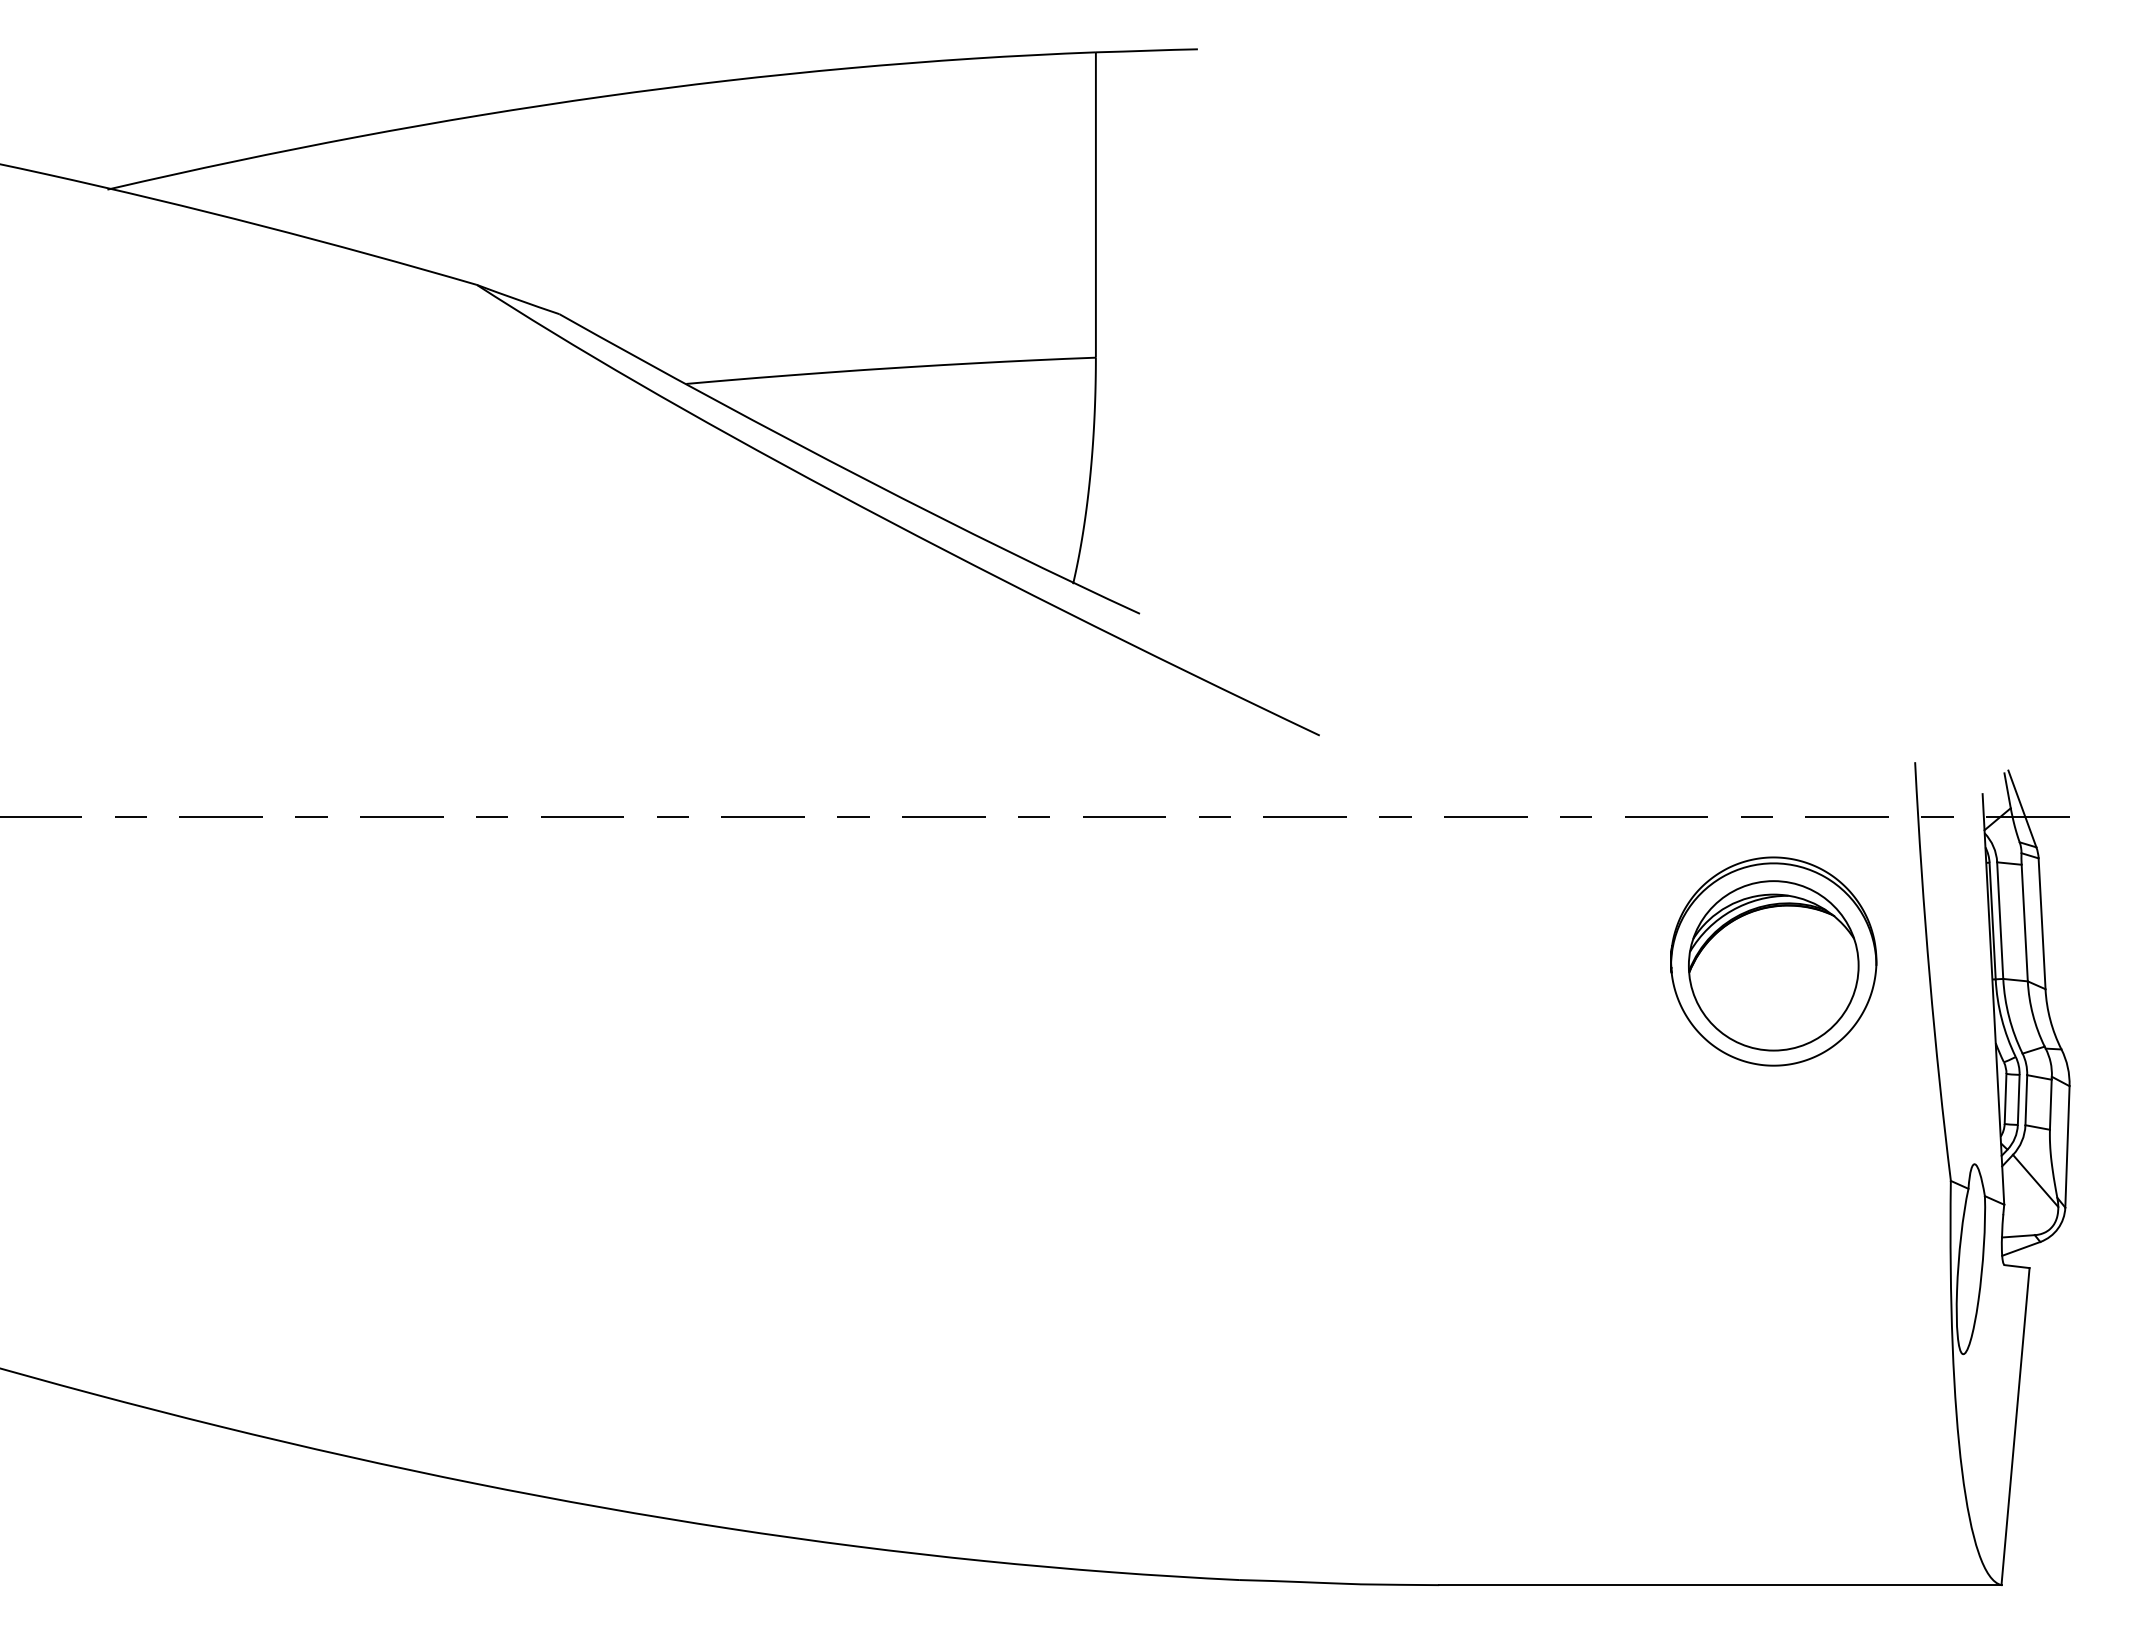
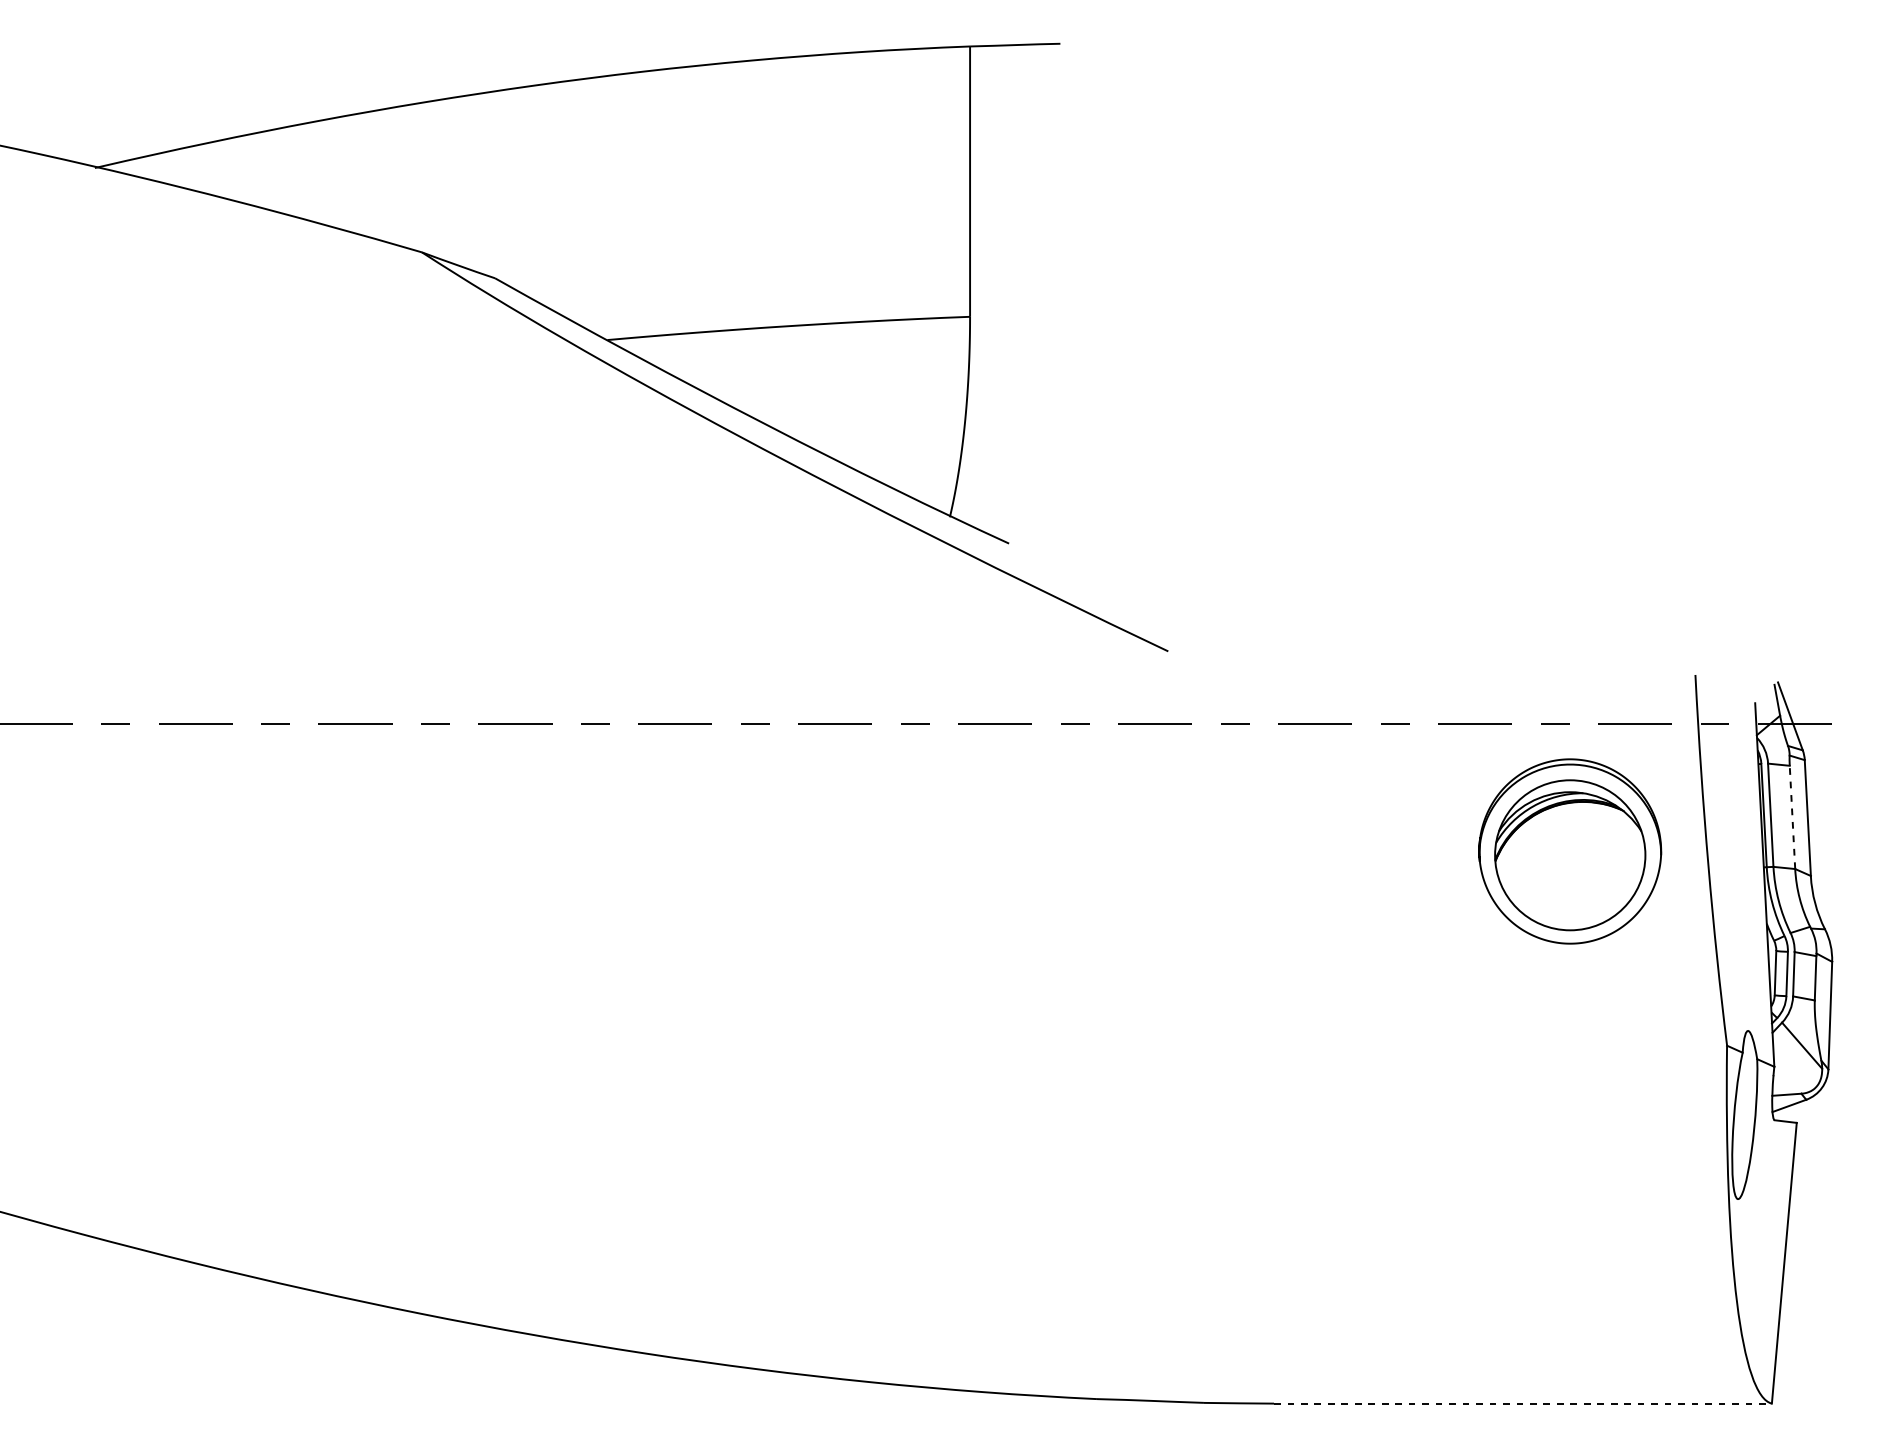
line: (2024, 922) -> (1792, 816), solid -> dashed
line: (1720, 1585) -> (1523, 1403), solid -> dashed

